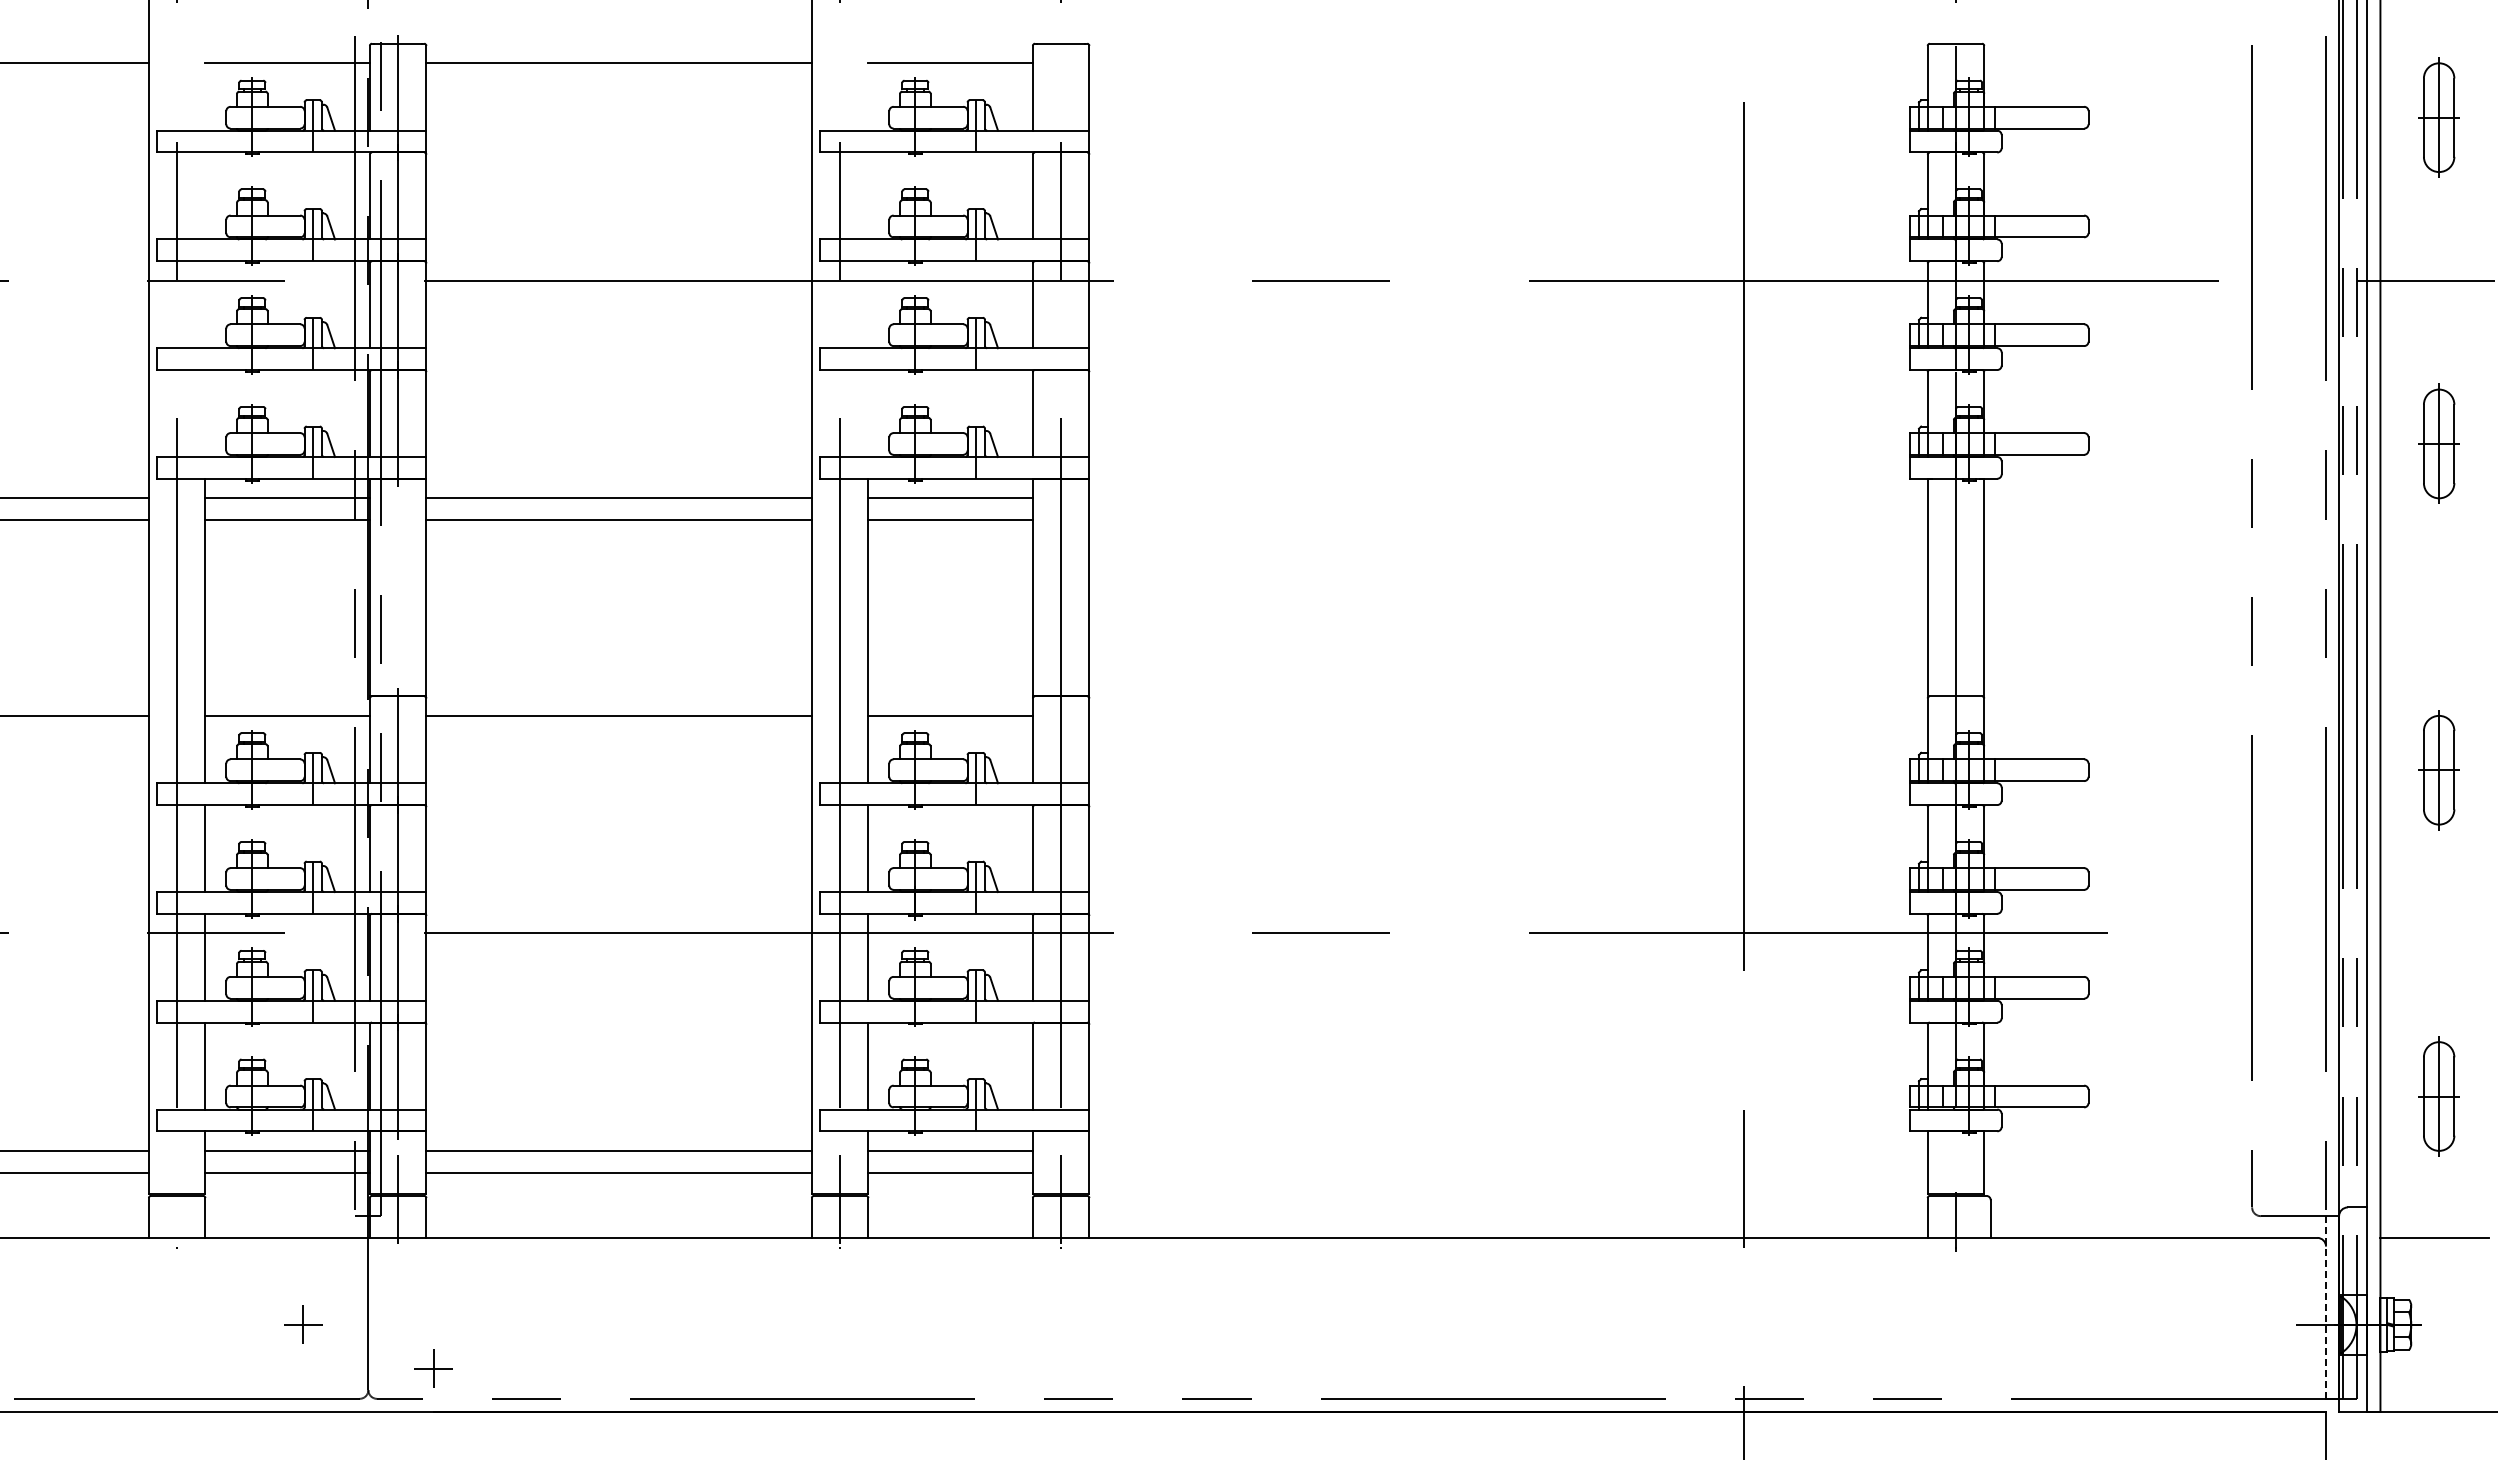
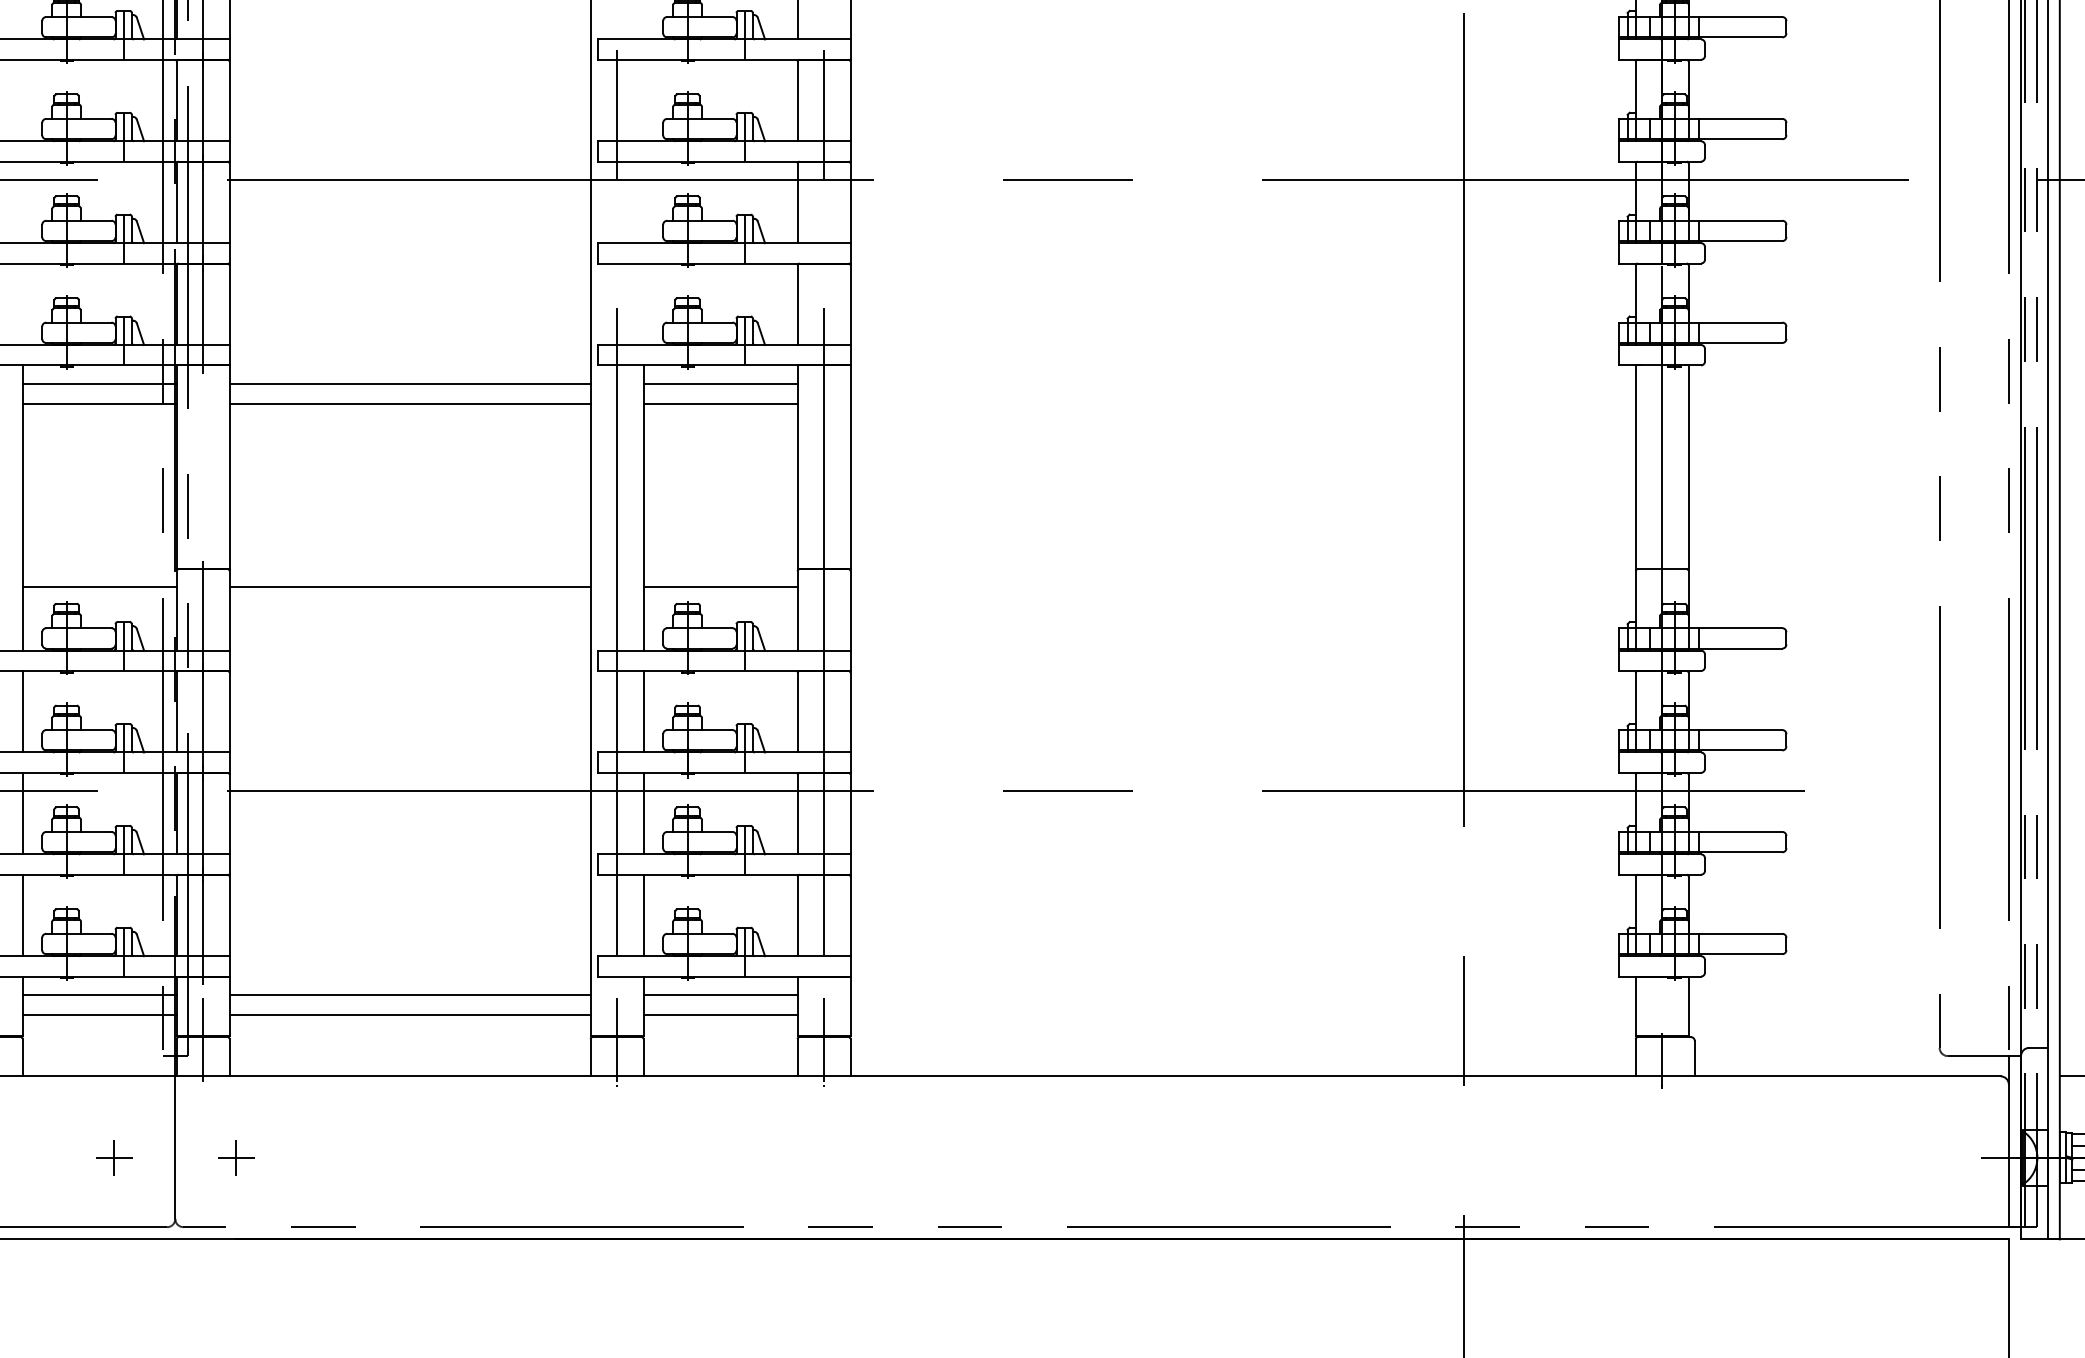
line: (2326, 1307) -> (2009, 1141), dashed -> solid
part: (433, 1368) -> (236, 1157), moved

